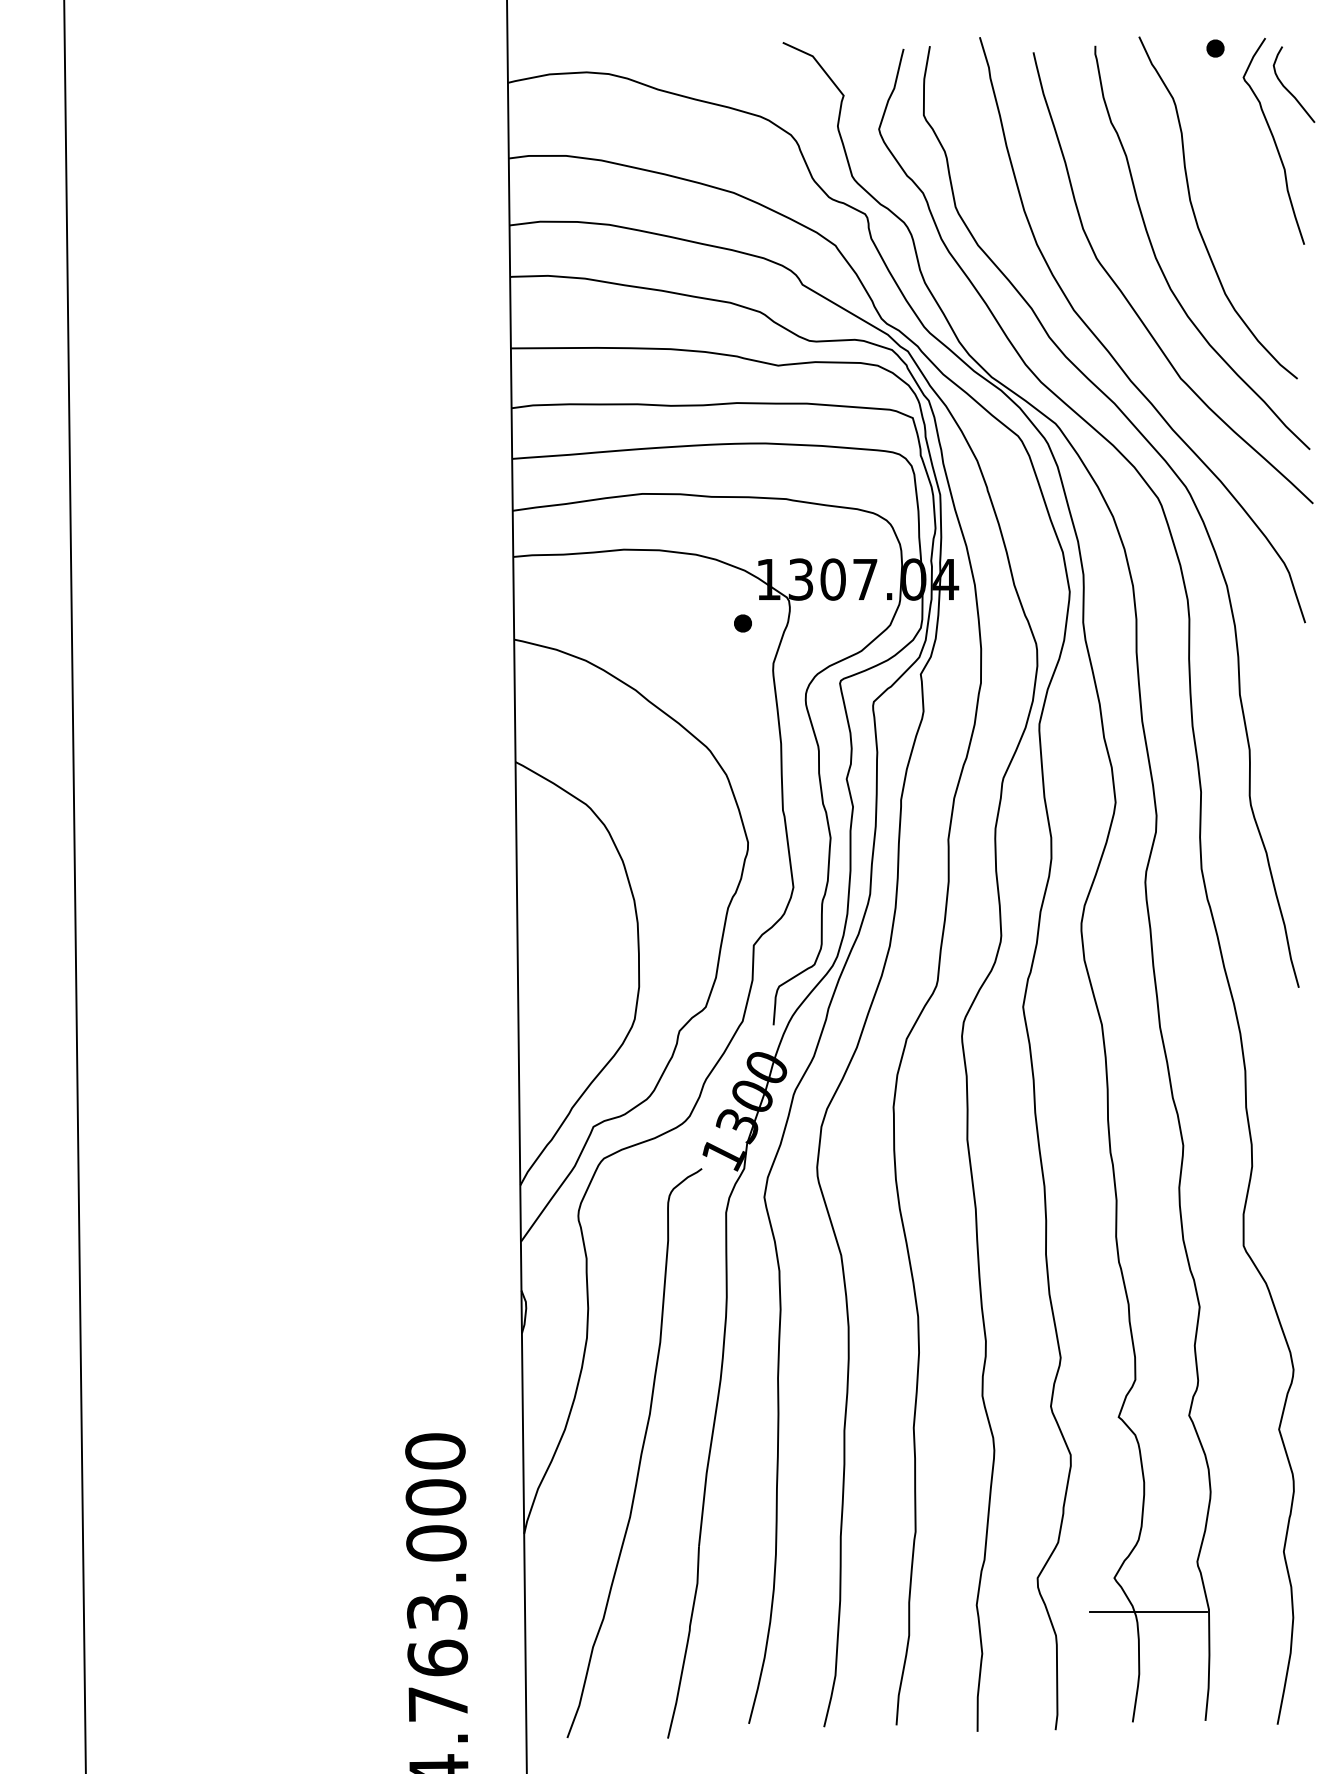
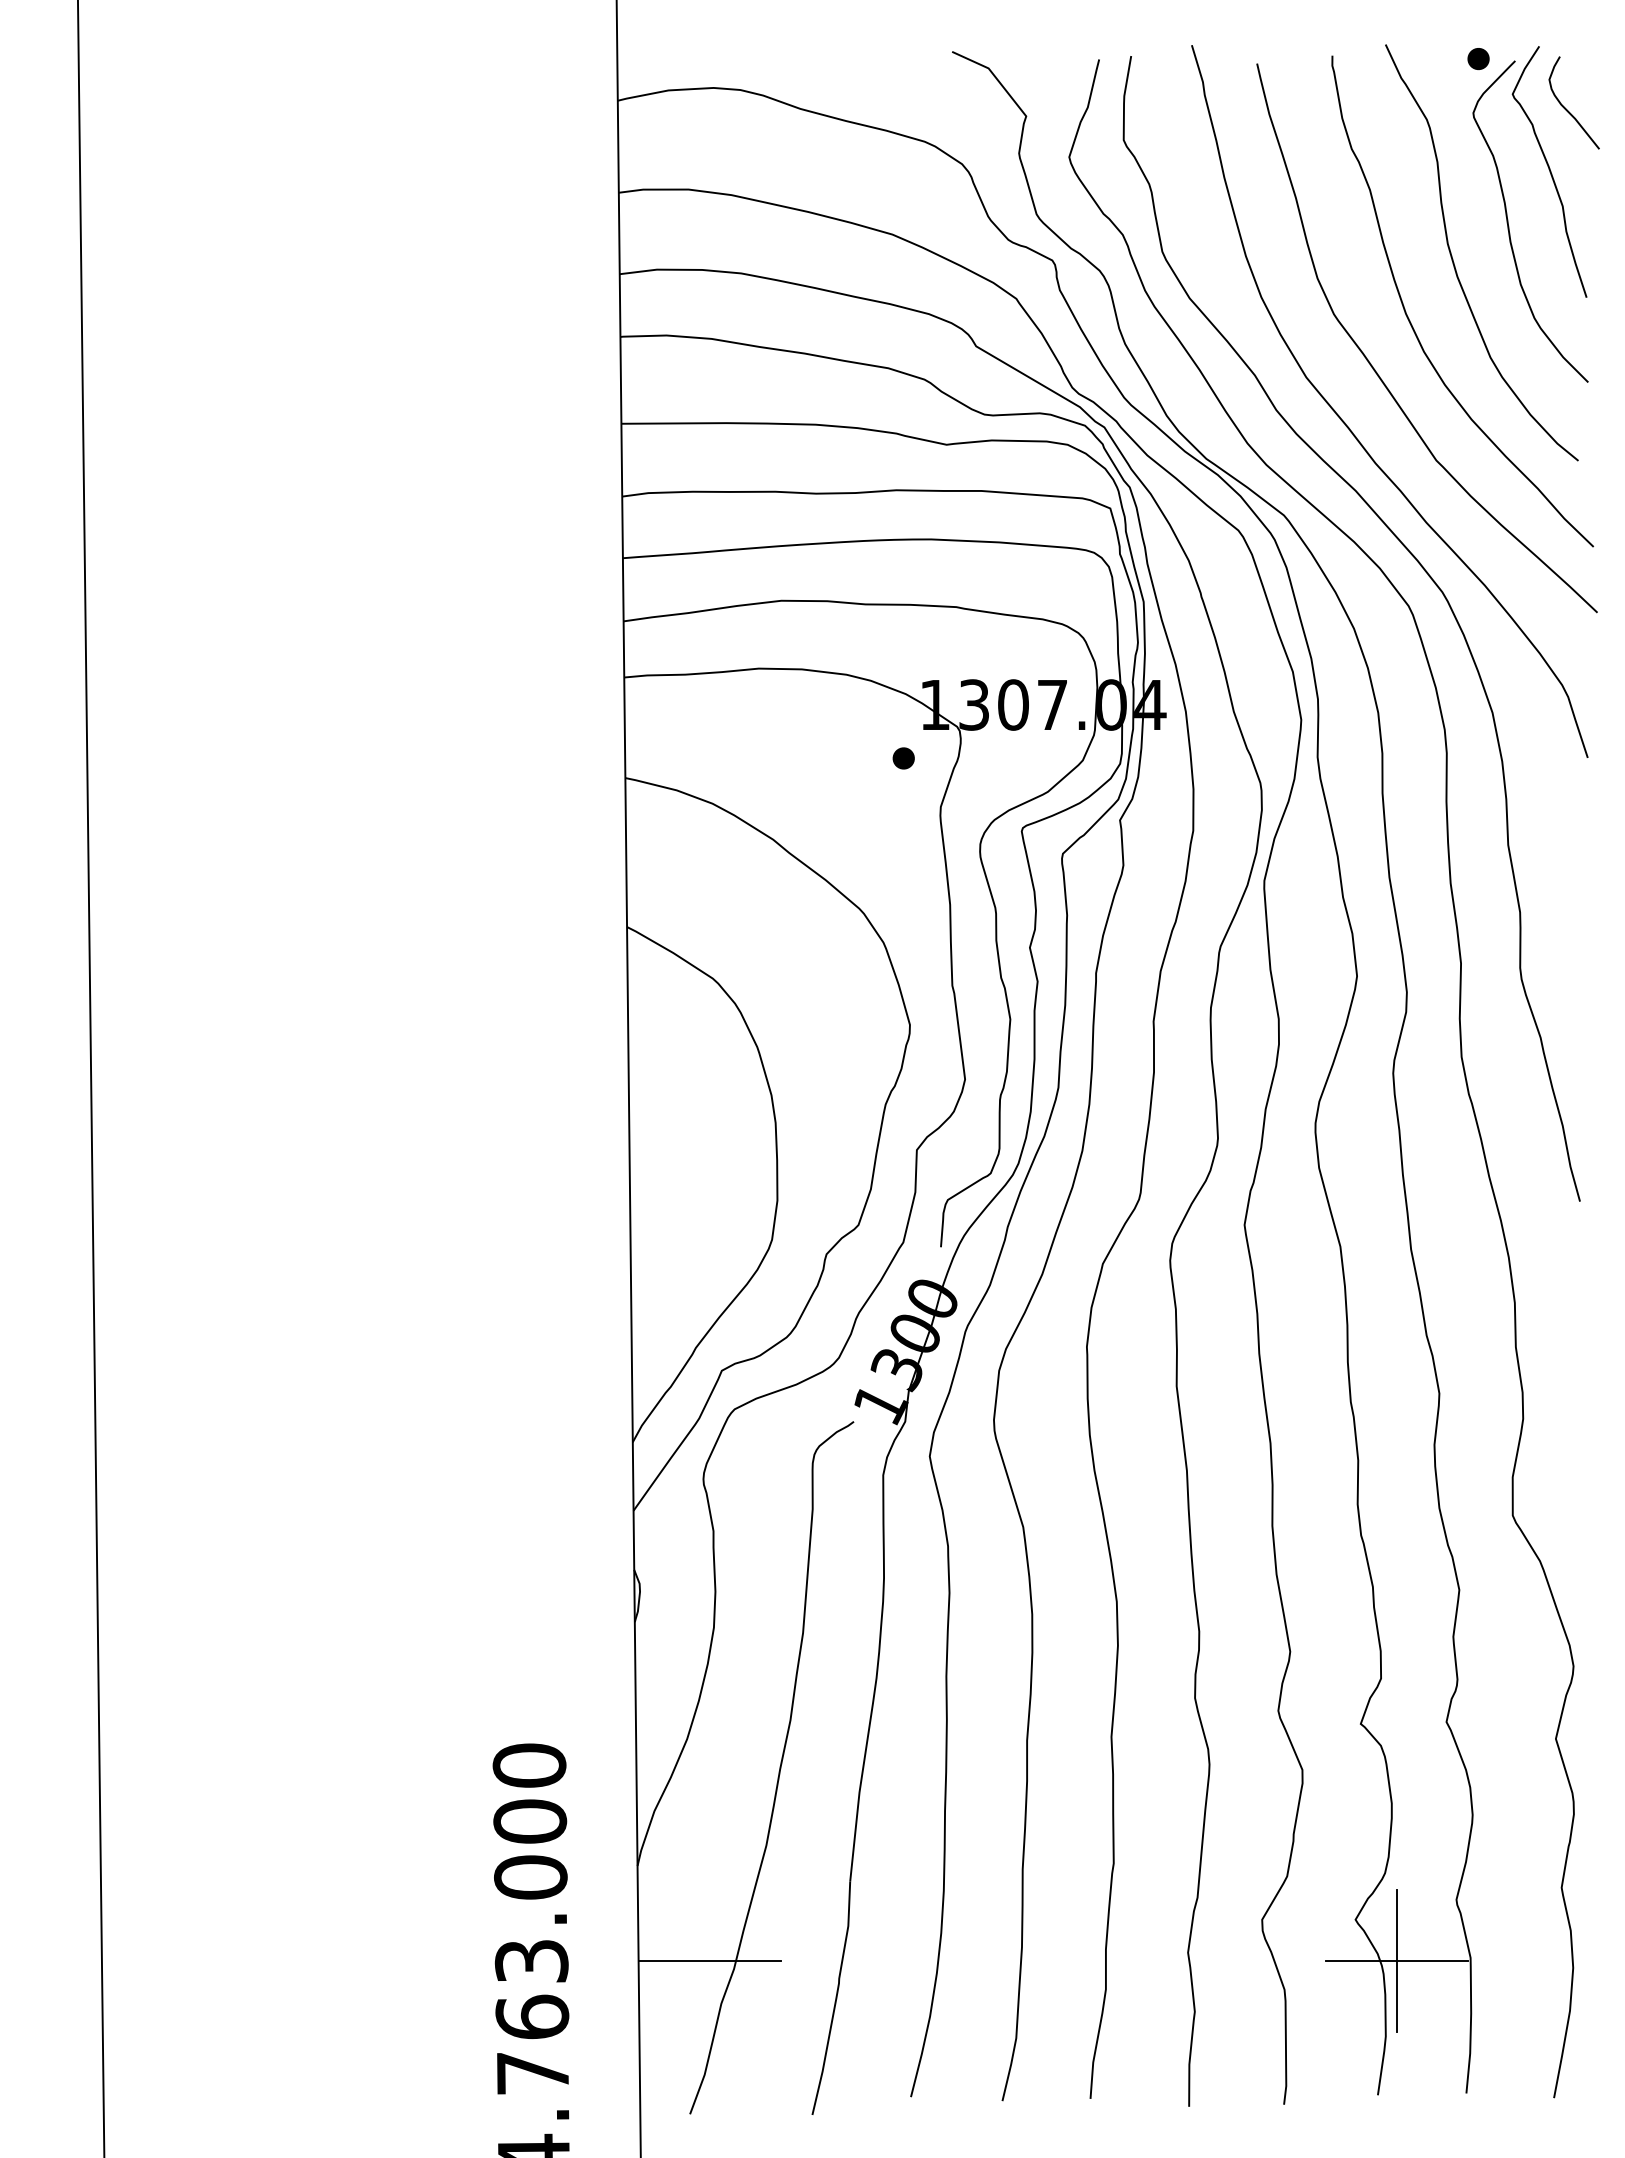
curve: (1240, 186) -> (1509, 226), added
line: (1148, 1611) -> (1397, 1960), added
line: (583, 1612) -> (709, 1961), added

